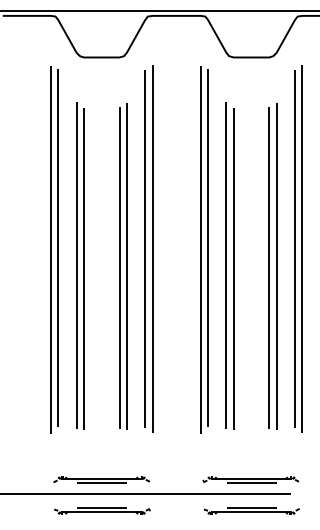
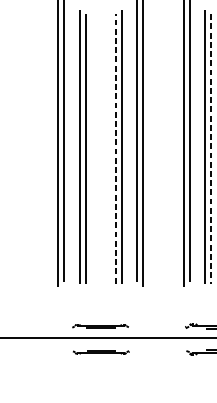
line: (119, 267) -> (115, 148), solid -> dashed
line: (233, 268) -> (211, 149), solid -> dashed
part: (101, 479) -> (100, 325), size x0.7
part: (102, 510) -> (101, 351), size x0.7

